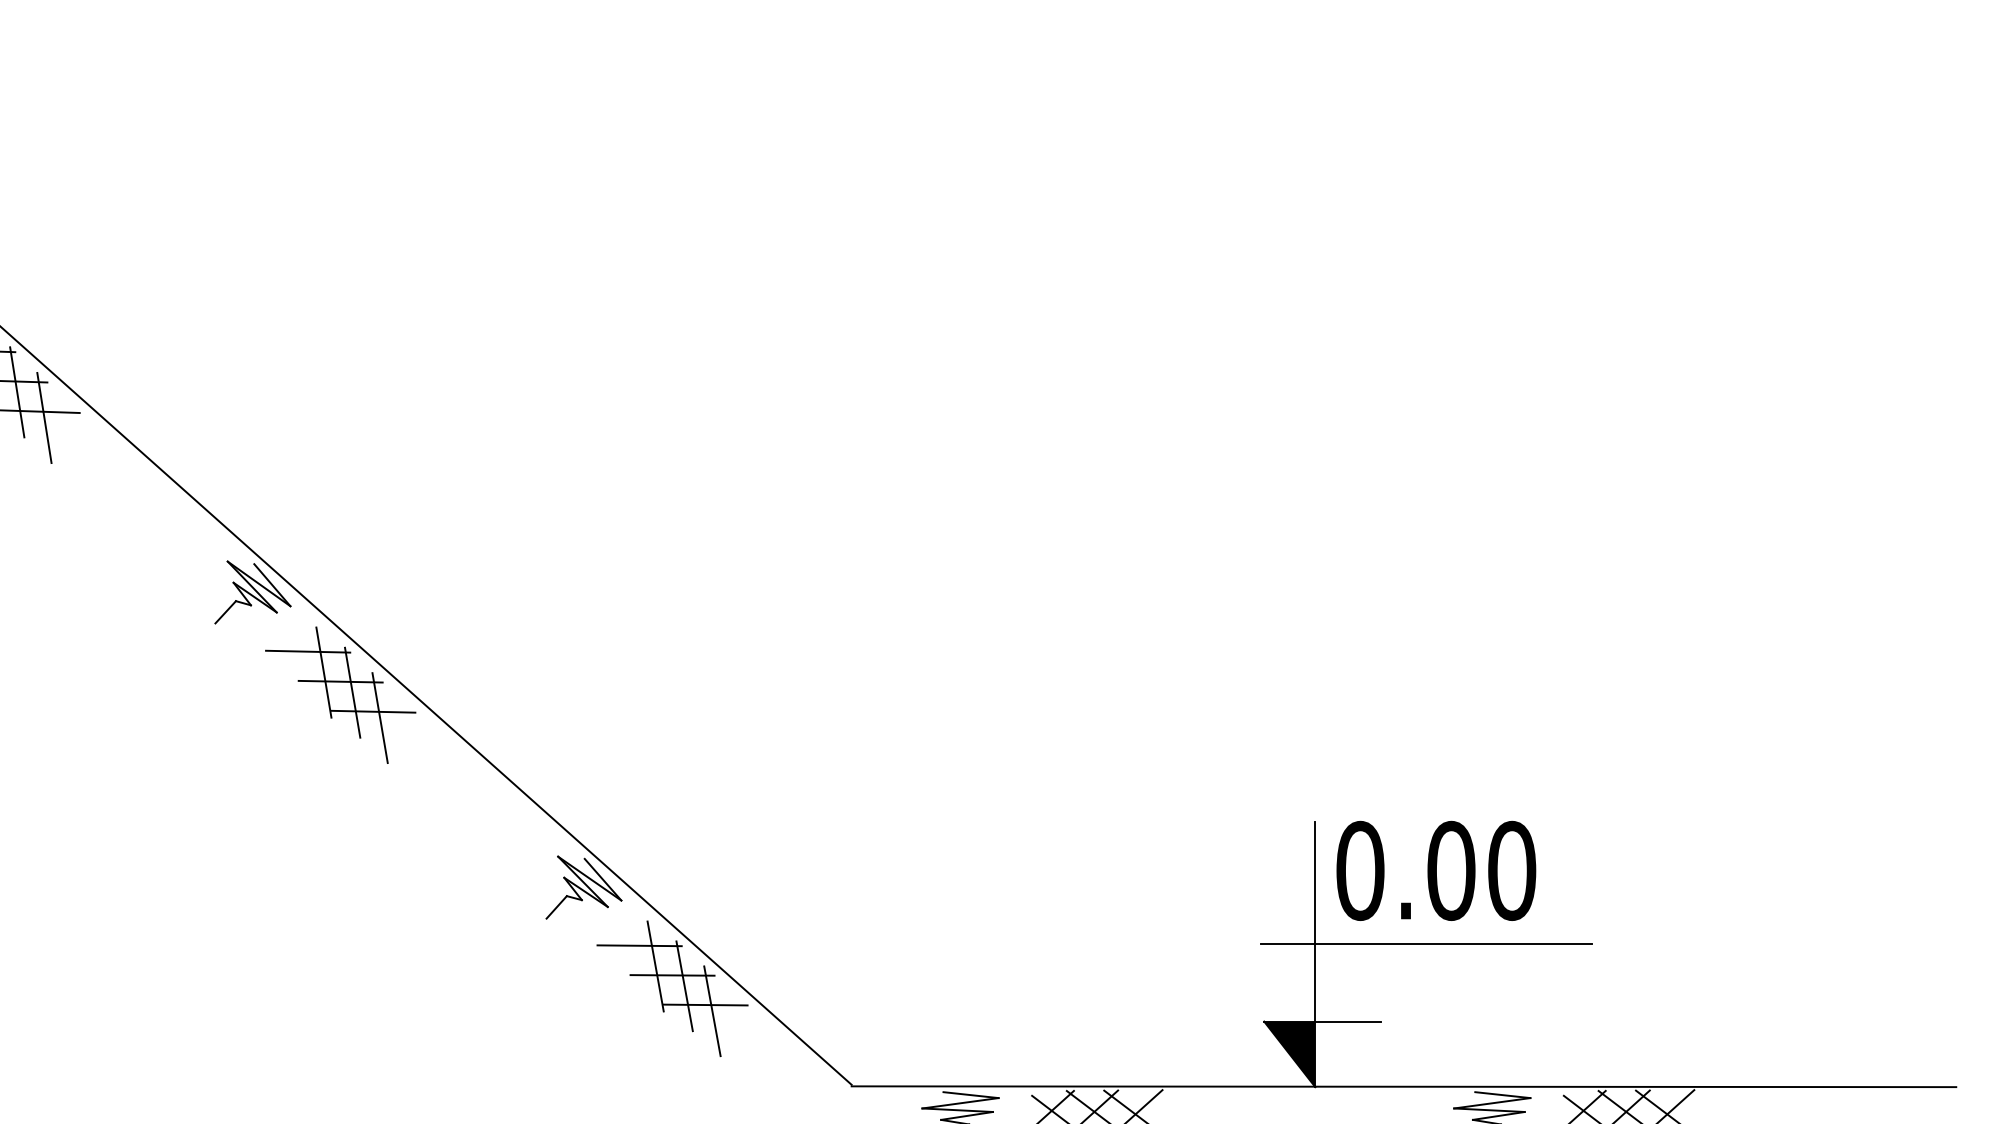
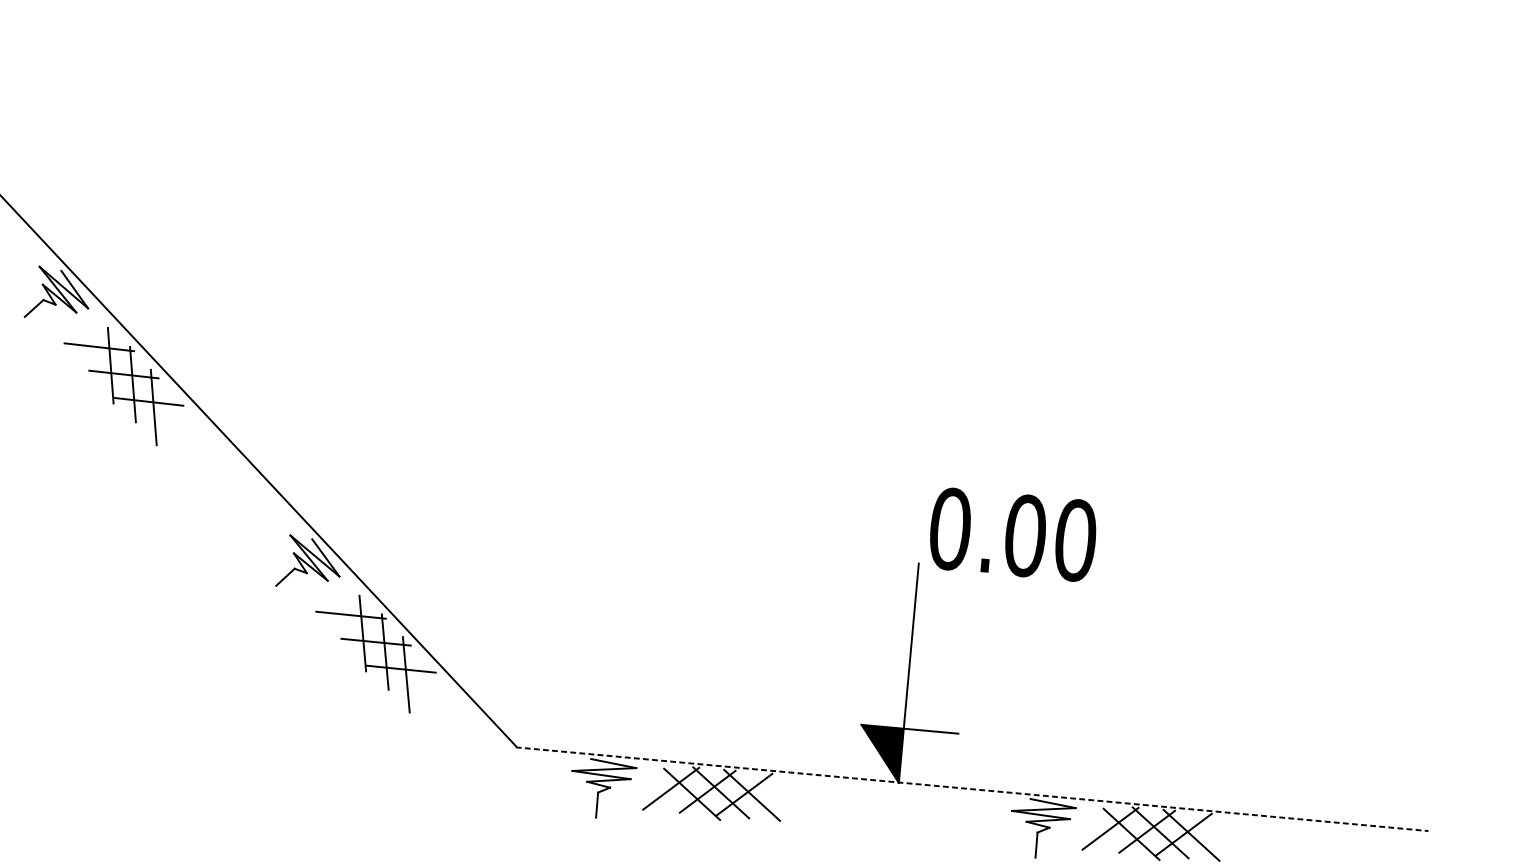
text: (1436, 870) -> (1013, 534), moved
line: (1426, 943) -> (1001, 672), removed
line: (1404, 1086) -> (972, 789), solid -> dashed

